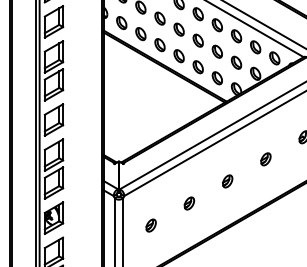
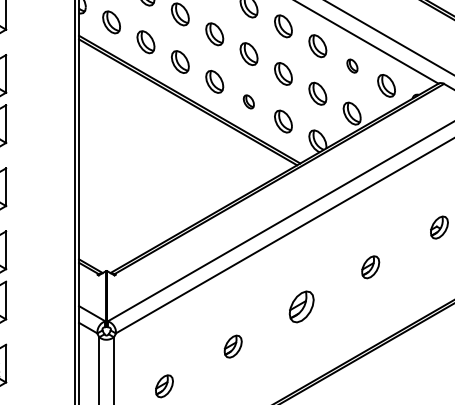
part: (255, 47) -> (351, 66), size x0.6
part: (197, 67) -> (247, 102), size x0.6
part: (227, 181) -> (301, 307), size x1.4

